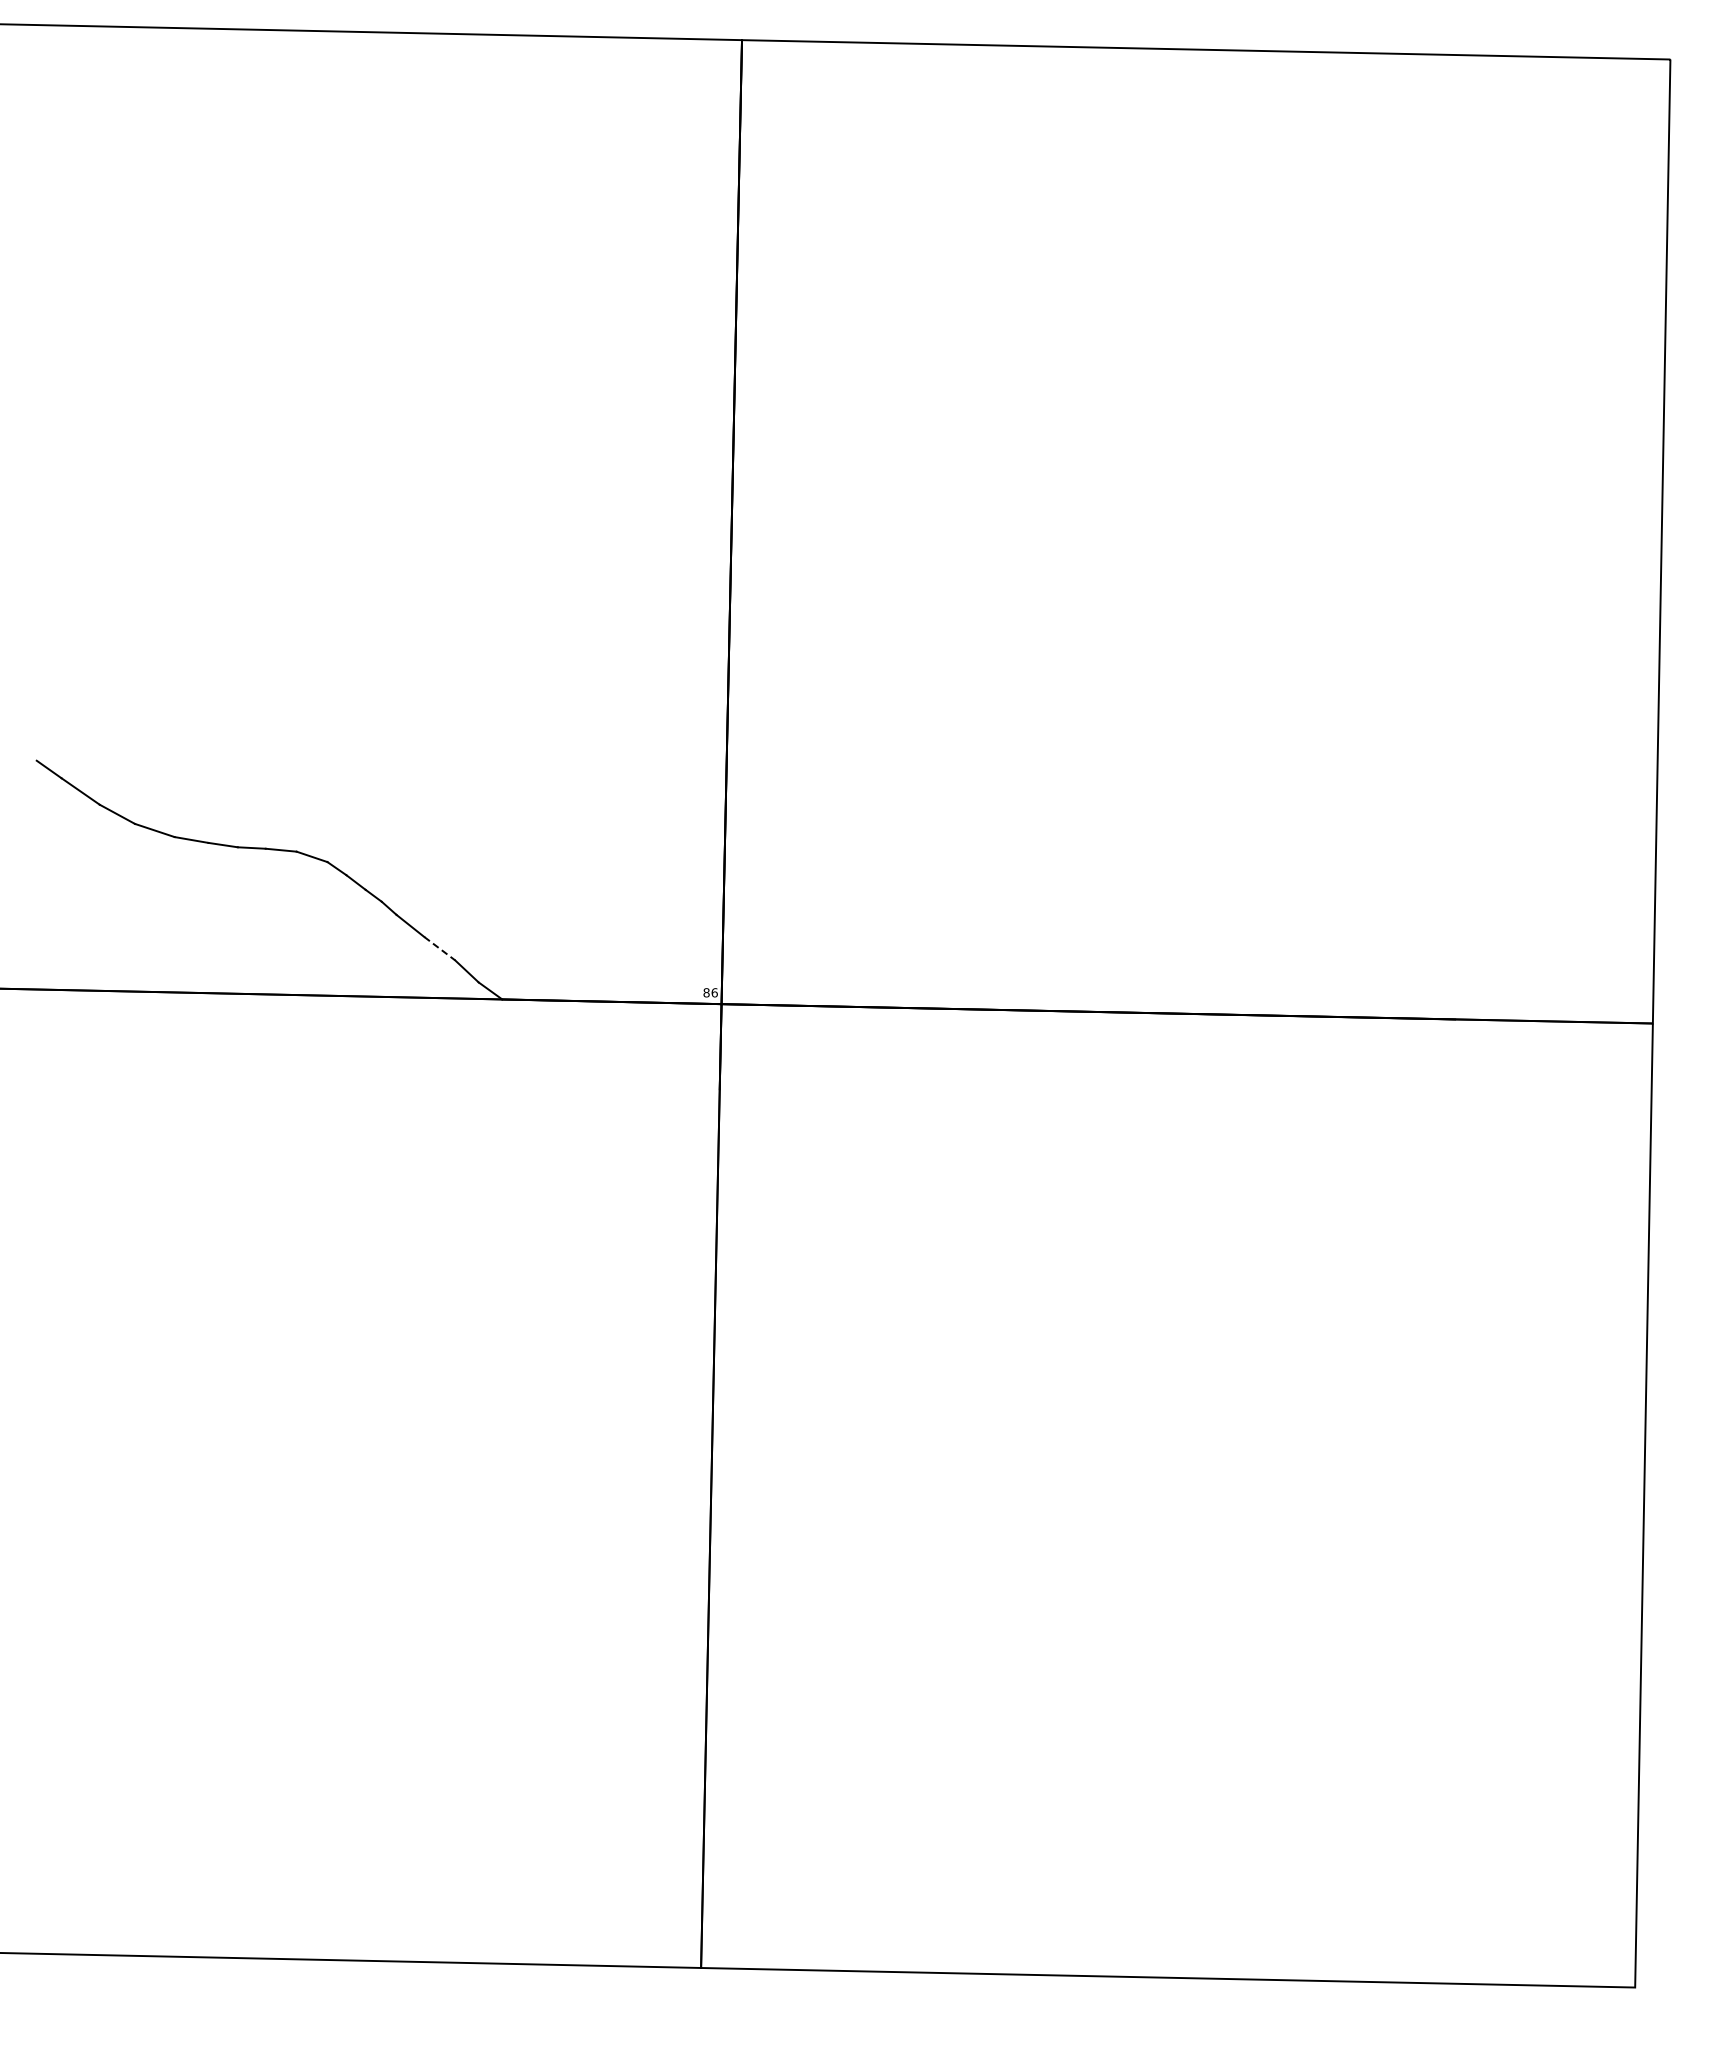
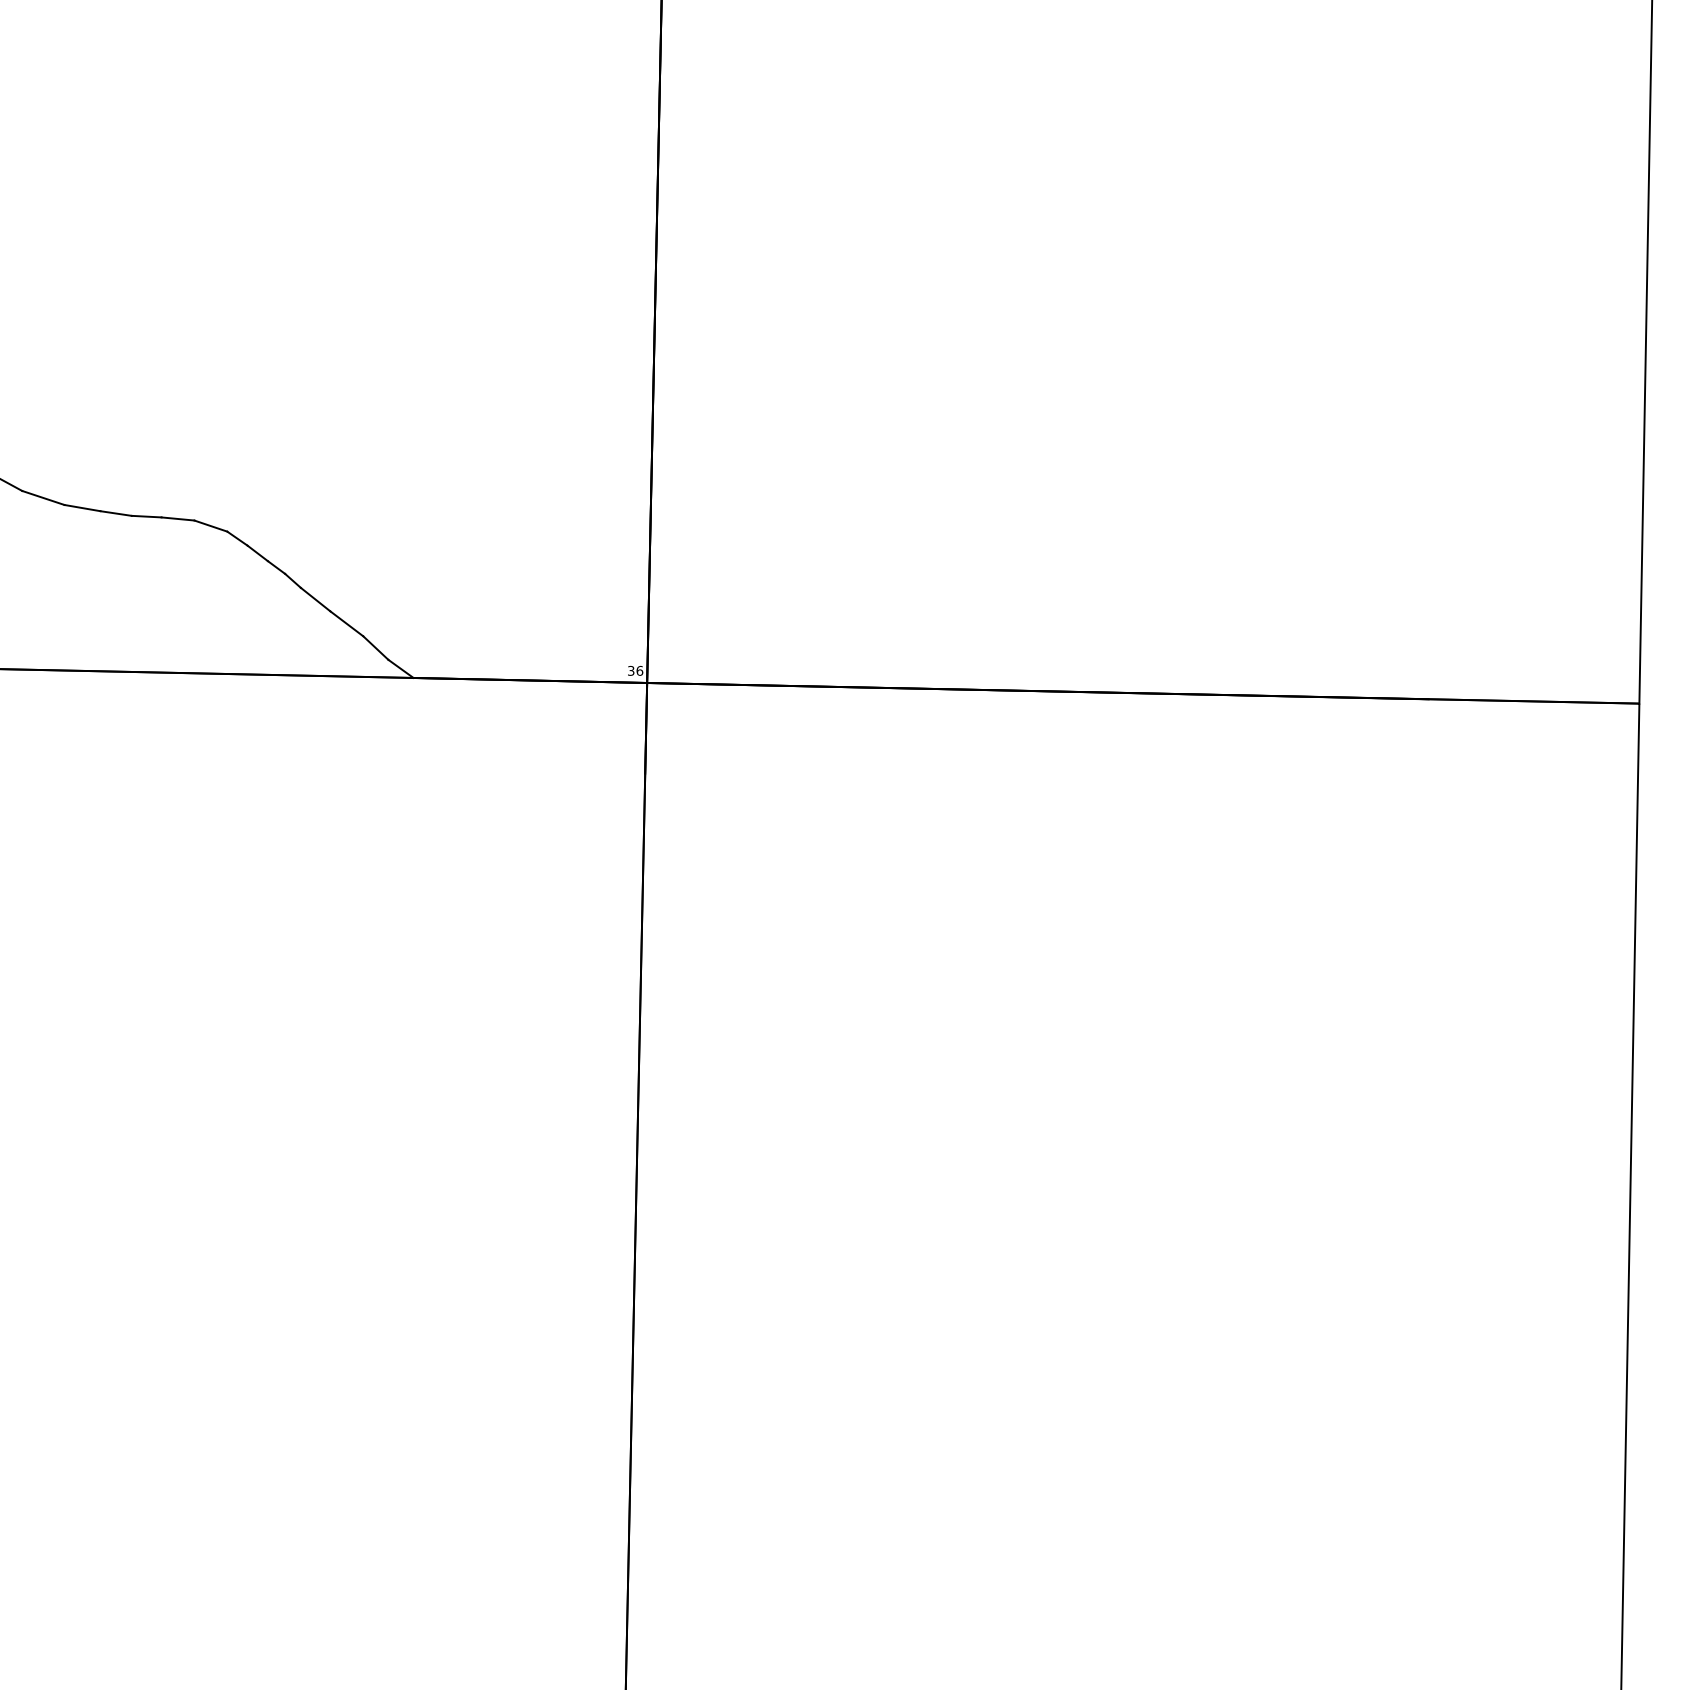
line: (440, 948) -> (347, 623), dashed -> solid
text: (706, 992) -> (631, 670), 86 -> 36

